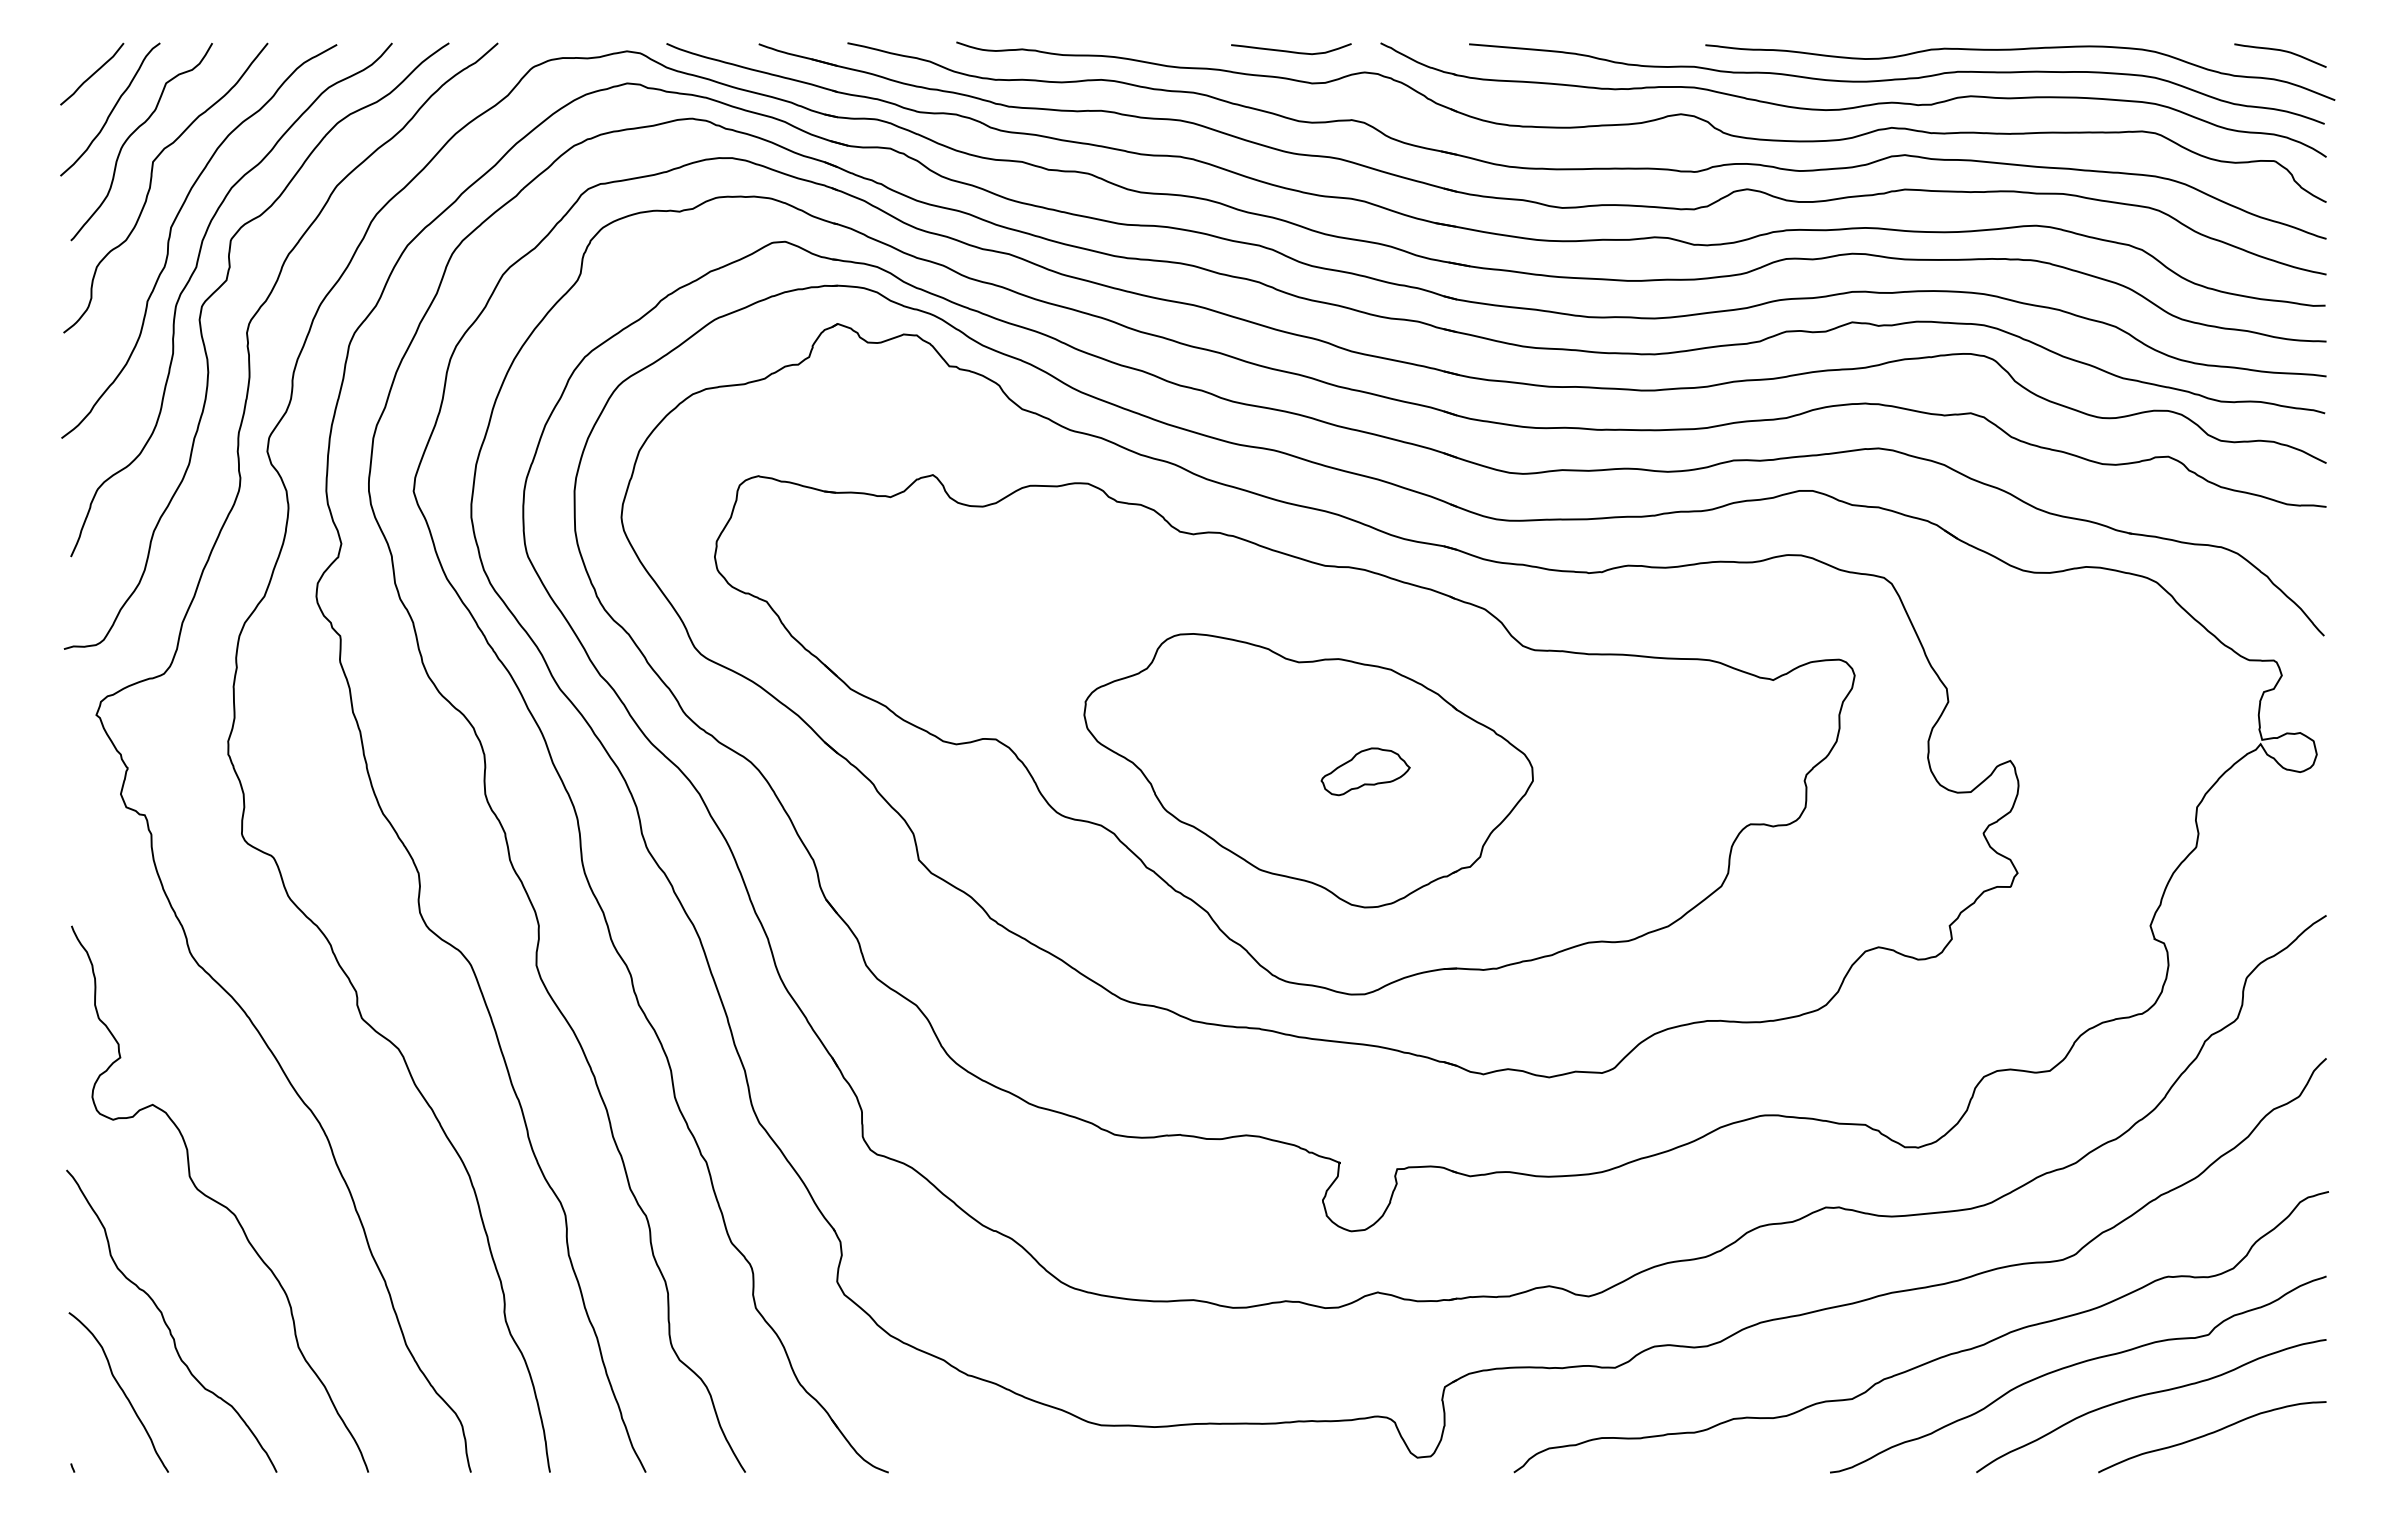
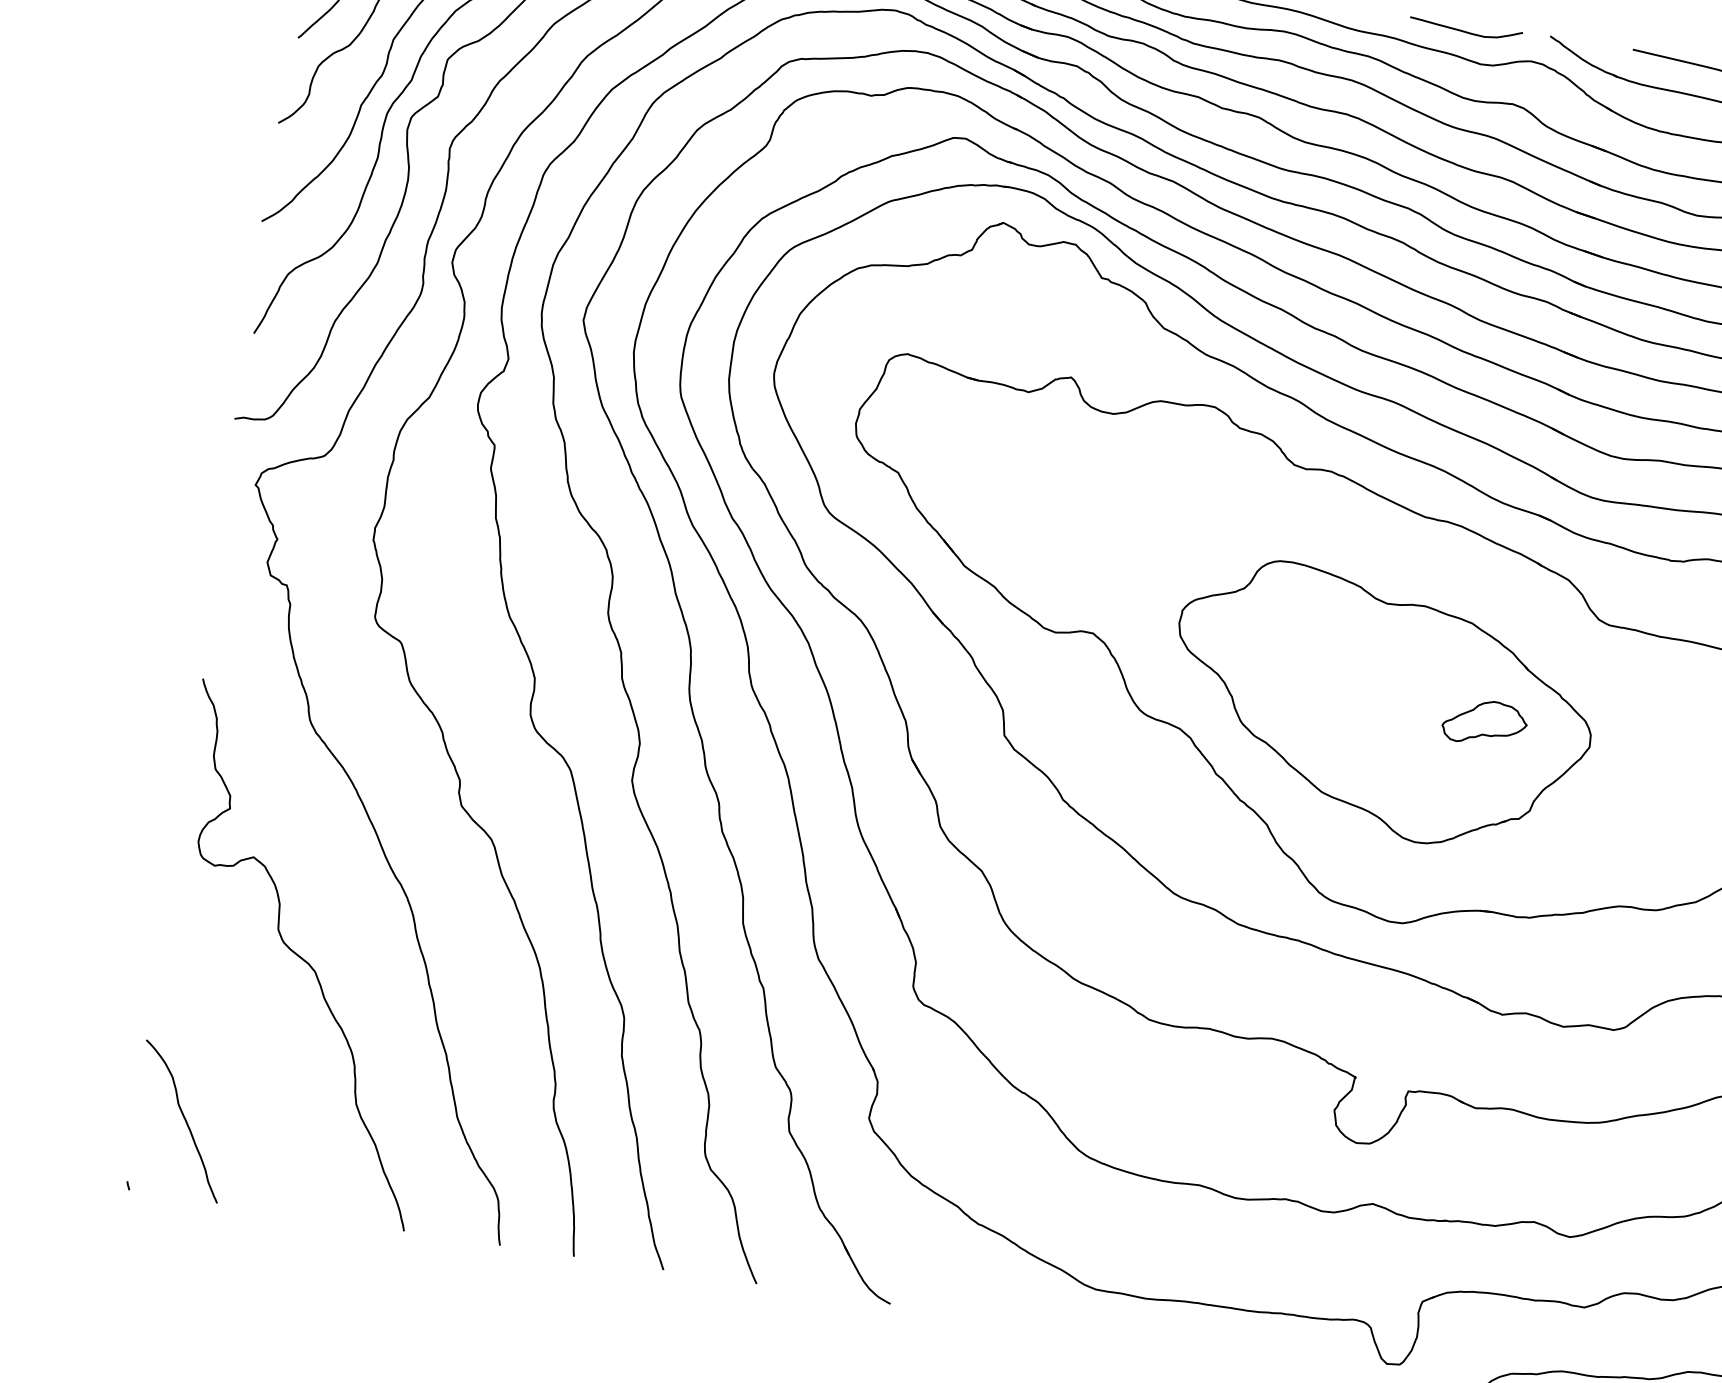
part: (1365, 771) -> (1484, 722), moved
curve: (166, 1322) -> (236, 1062), removed

